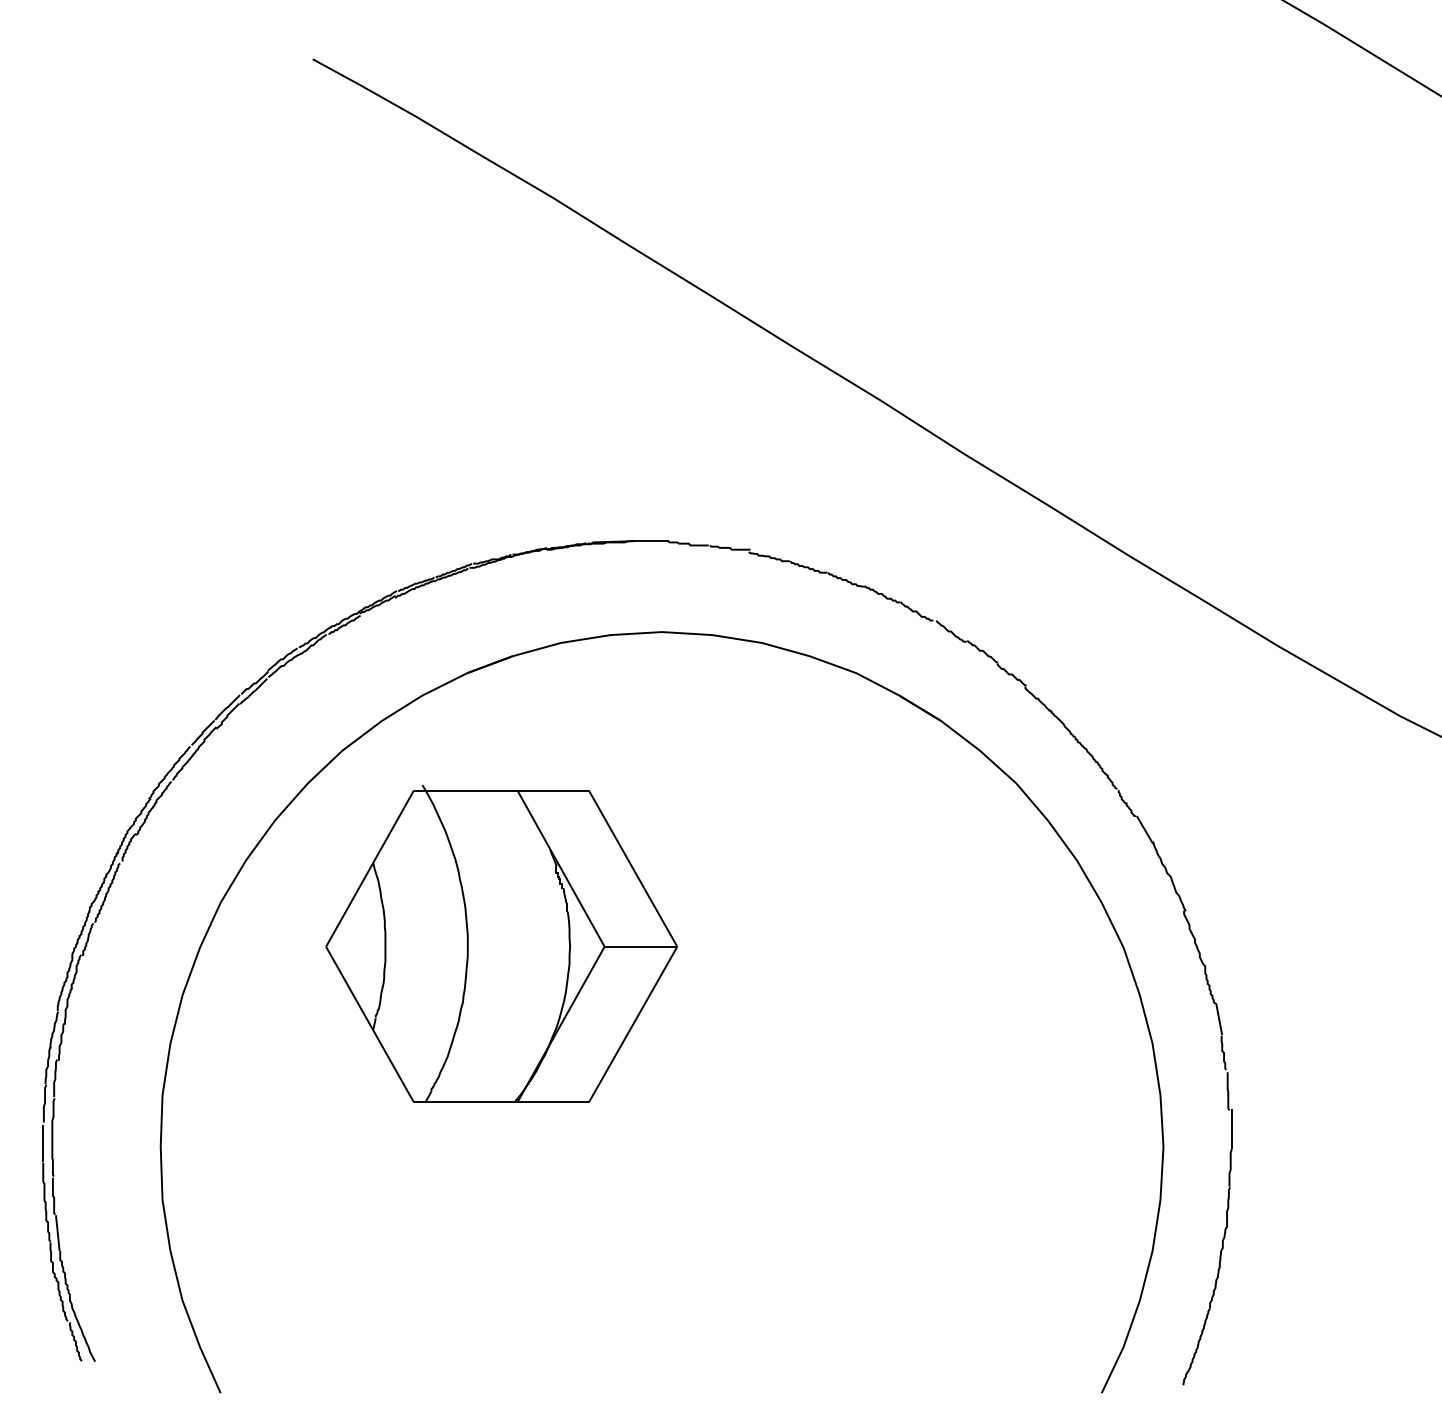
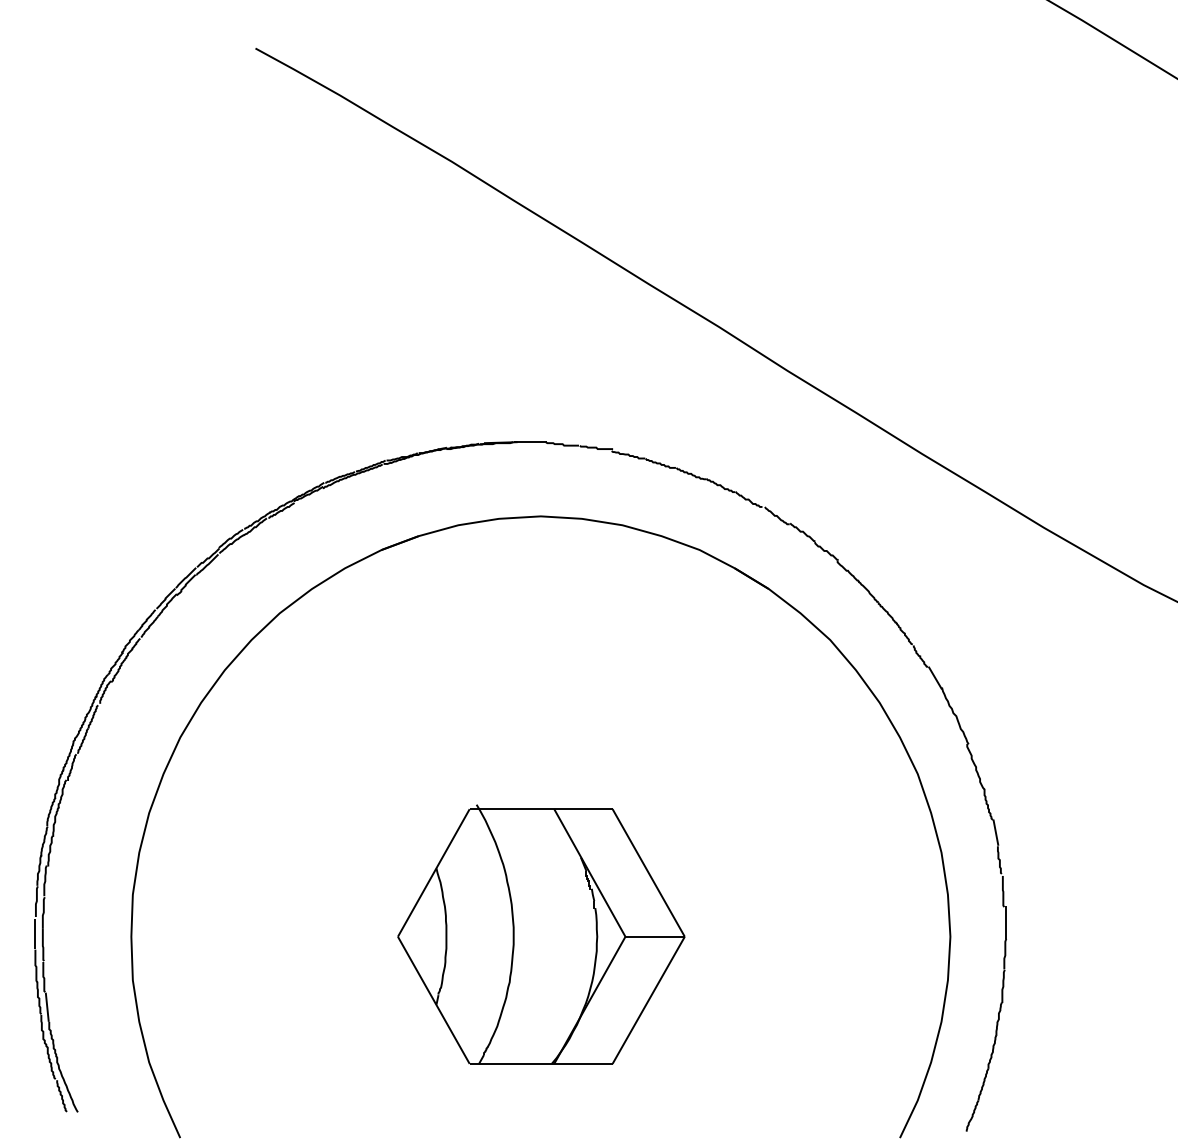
part: (501, 943) -> (541, 934), moved

